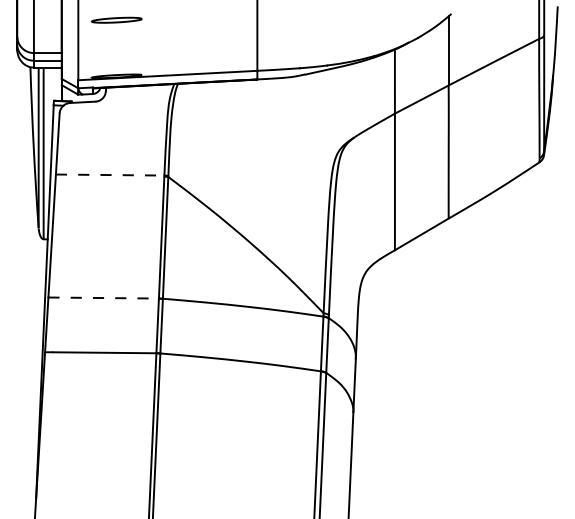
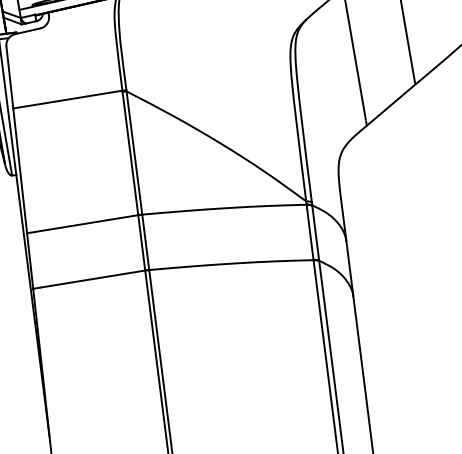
line: (110, 175) -> (68, 99), dashed -> solid
line: (104, 298) -> (83, 224), dashed -> solid

